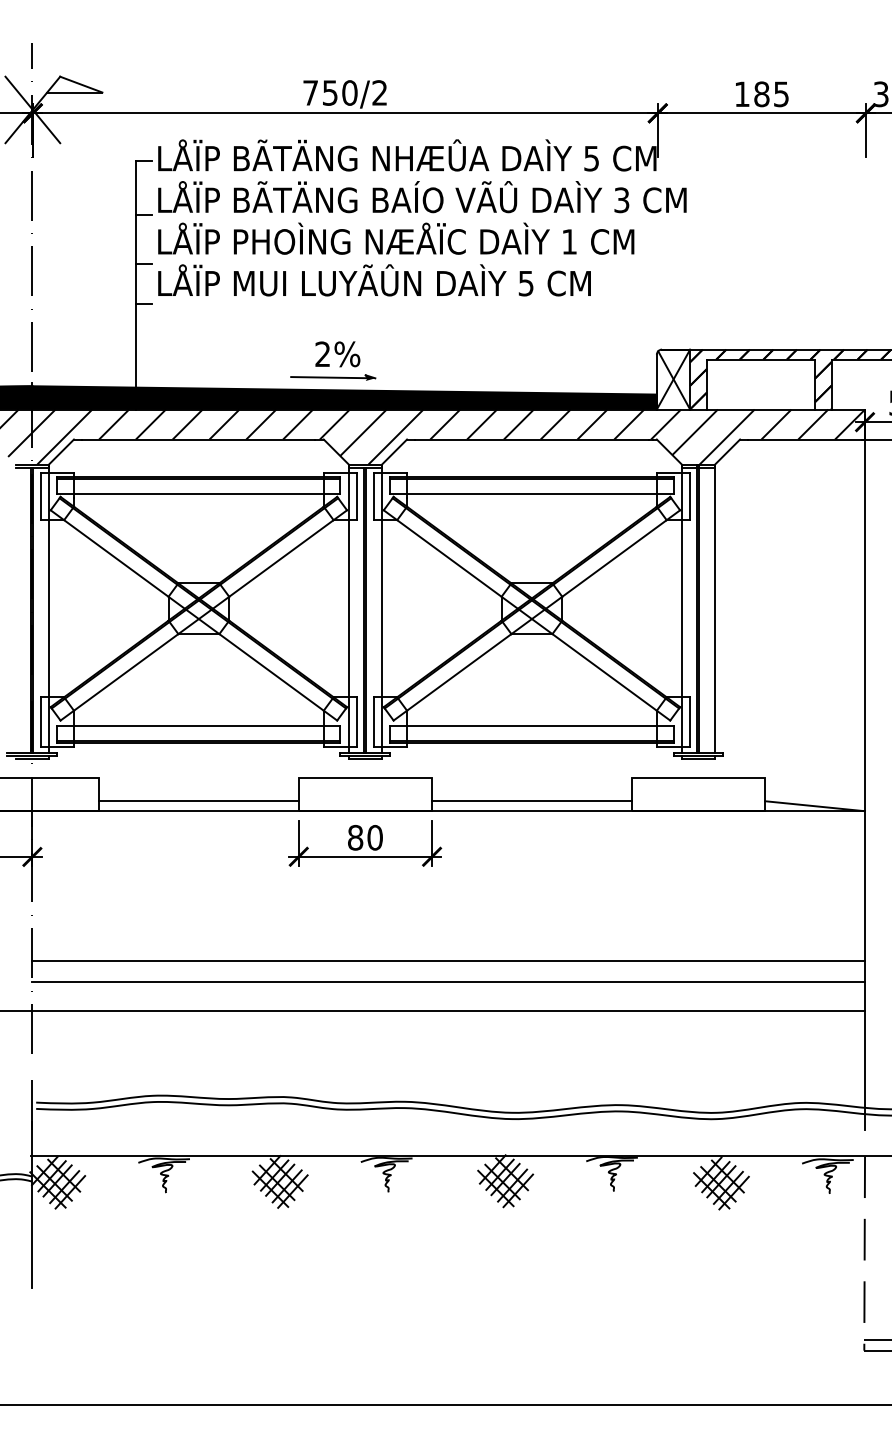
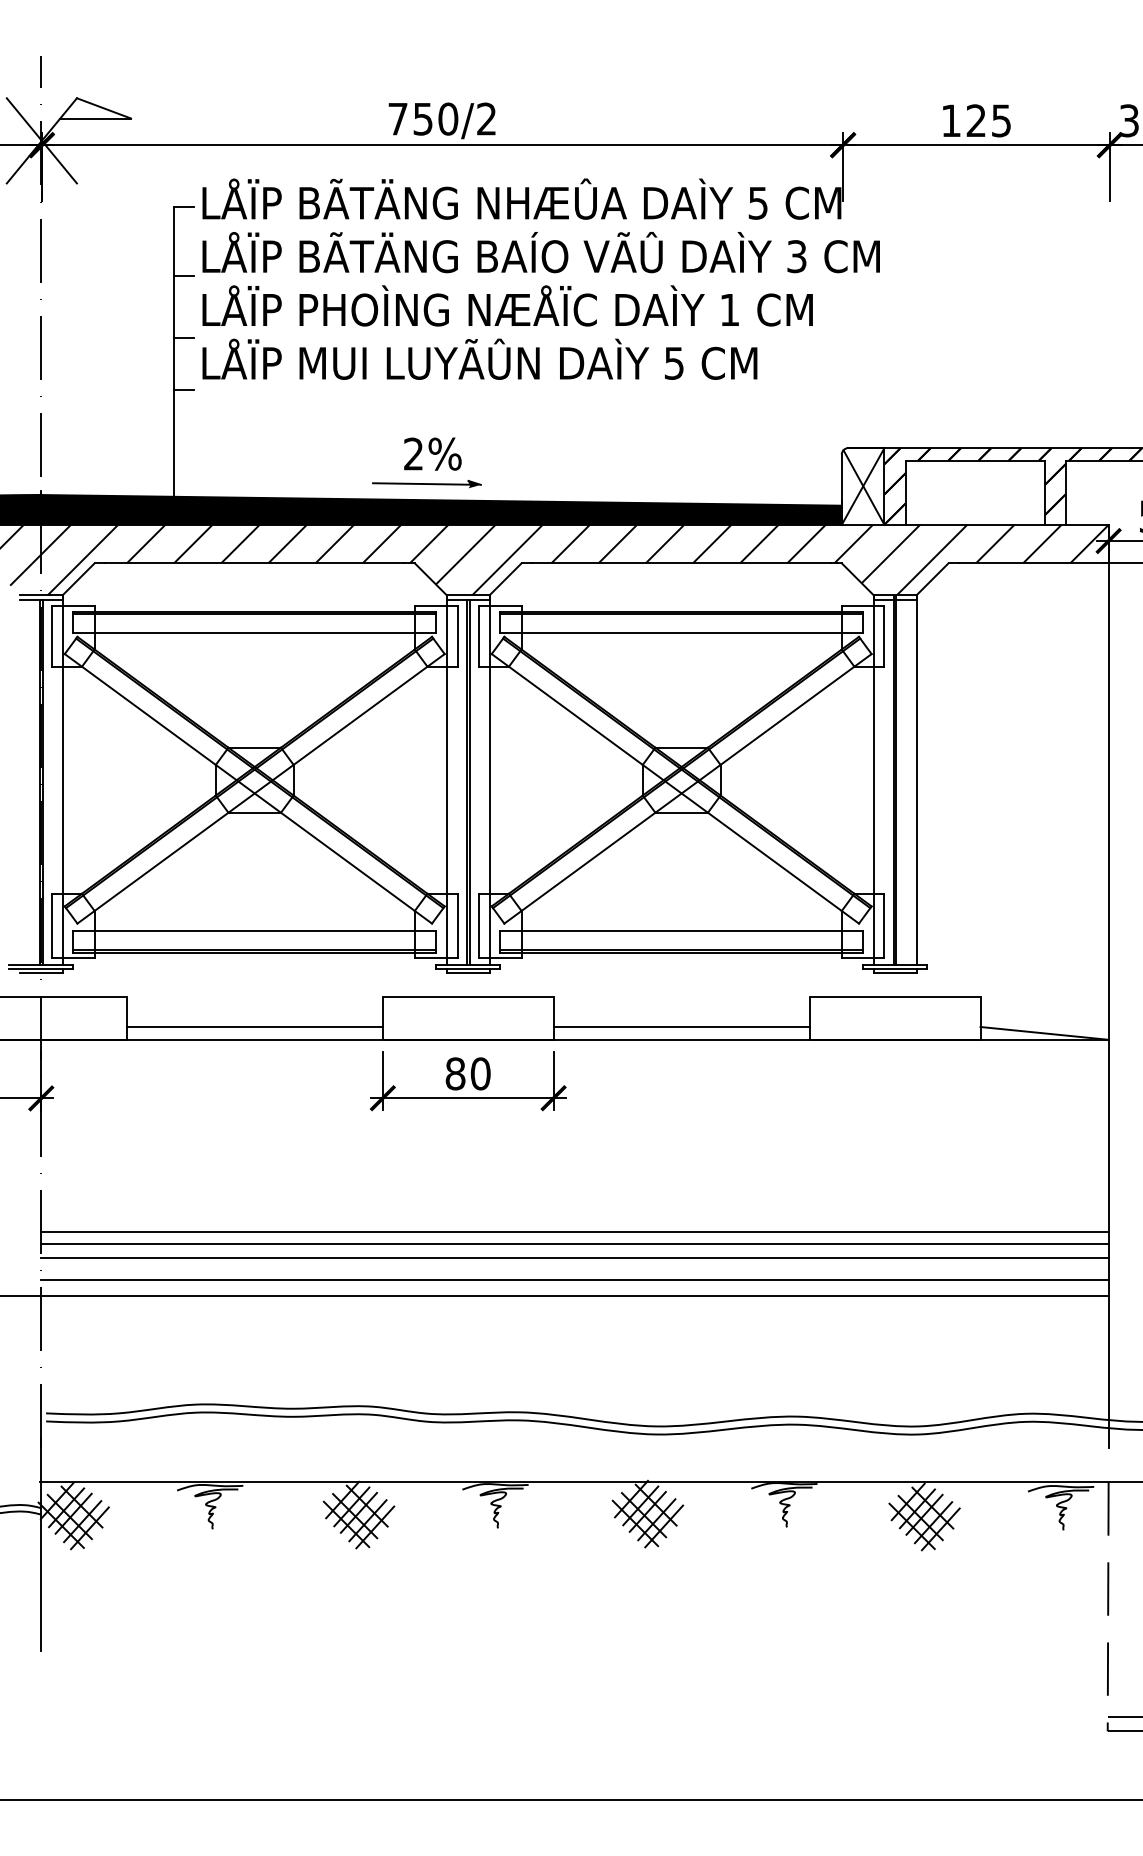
text: (761, 94) -> (975, 121), 185 -> 125
line: (448, 970) -> (574, 1243), added
line: (448, 998) -> (574, 1279), added

